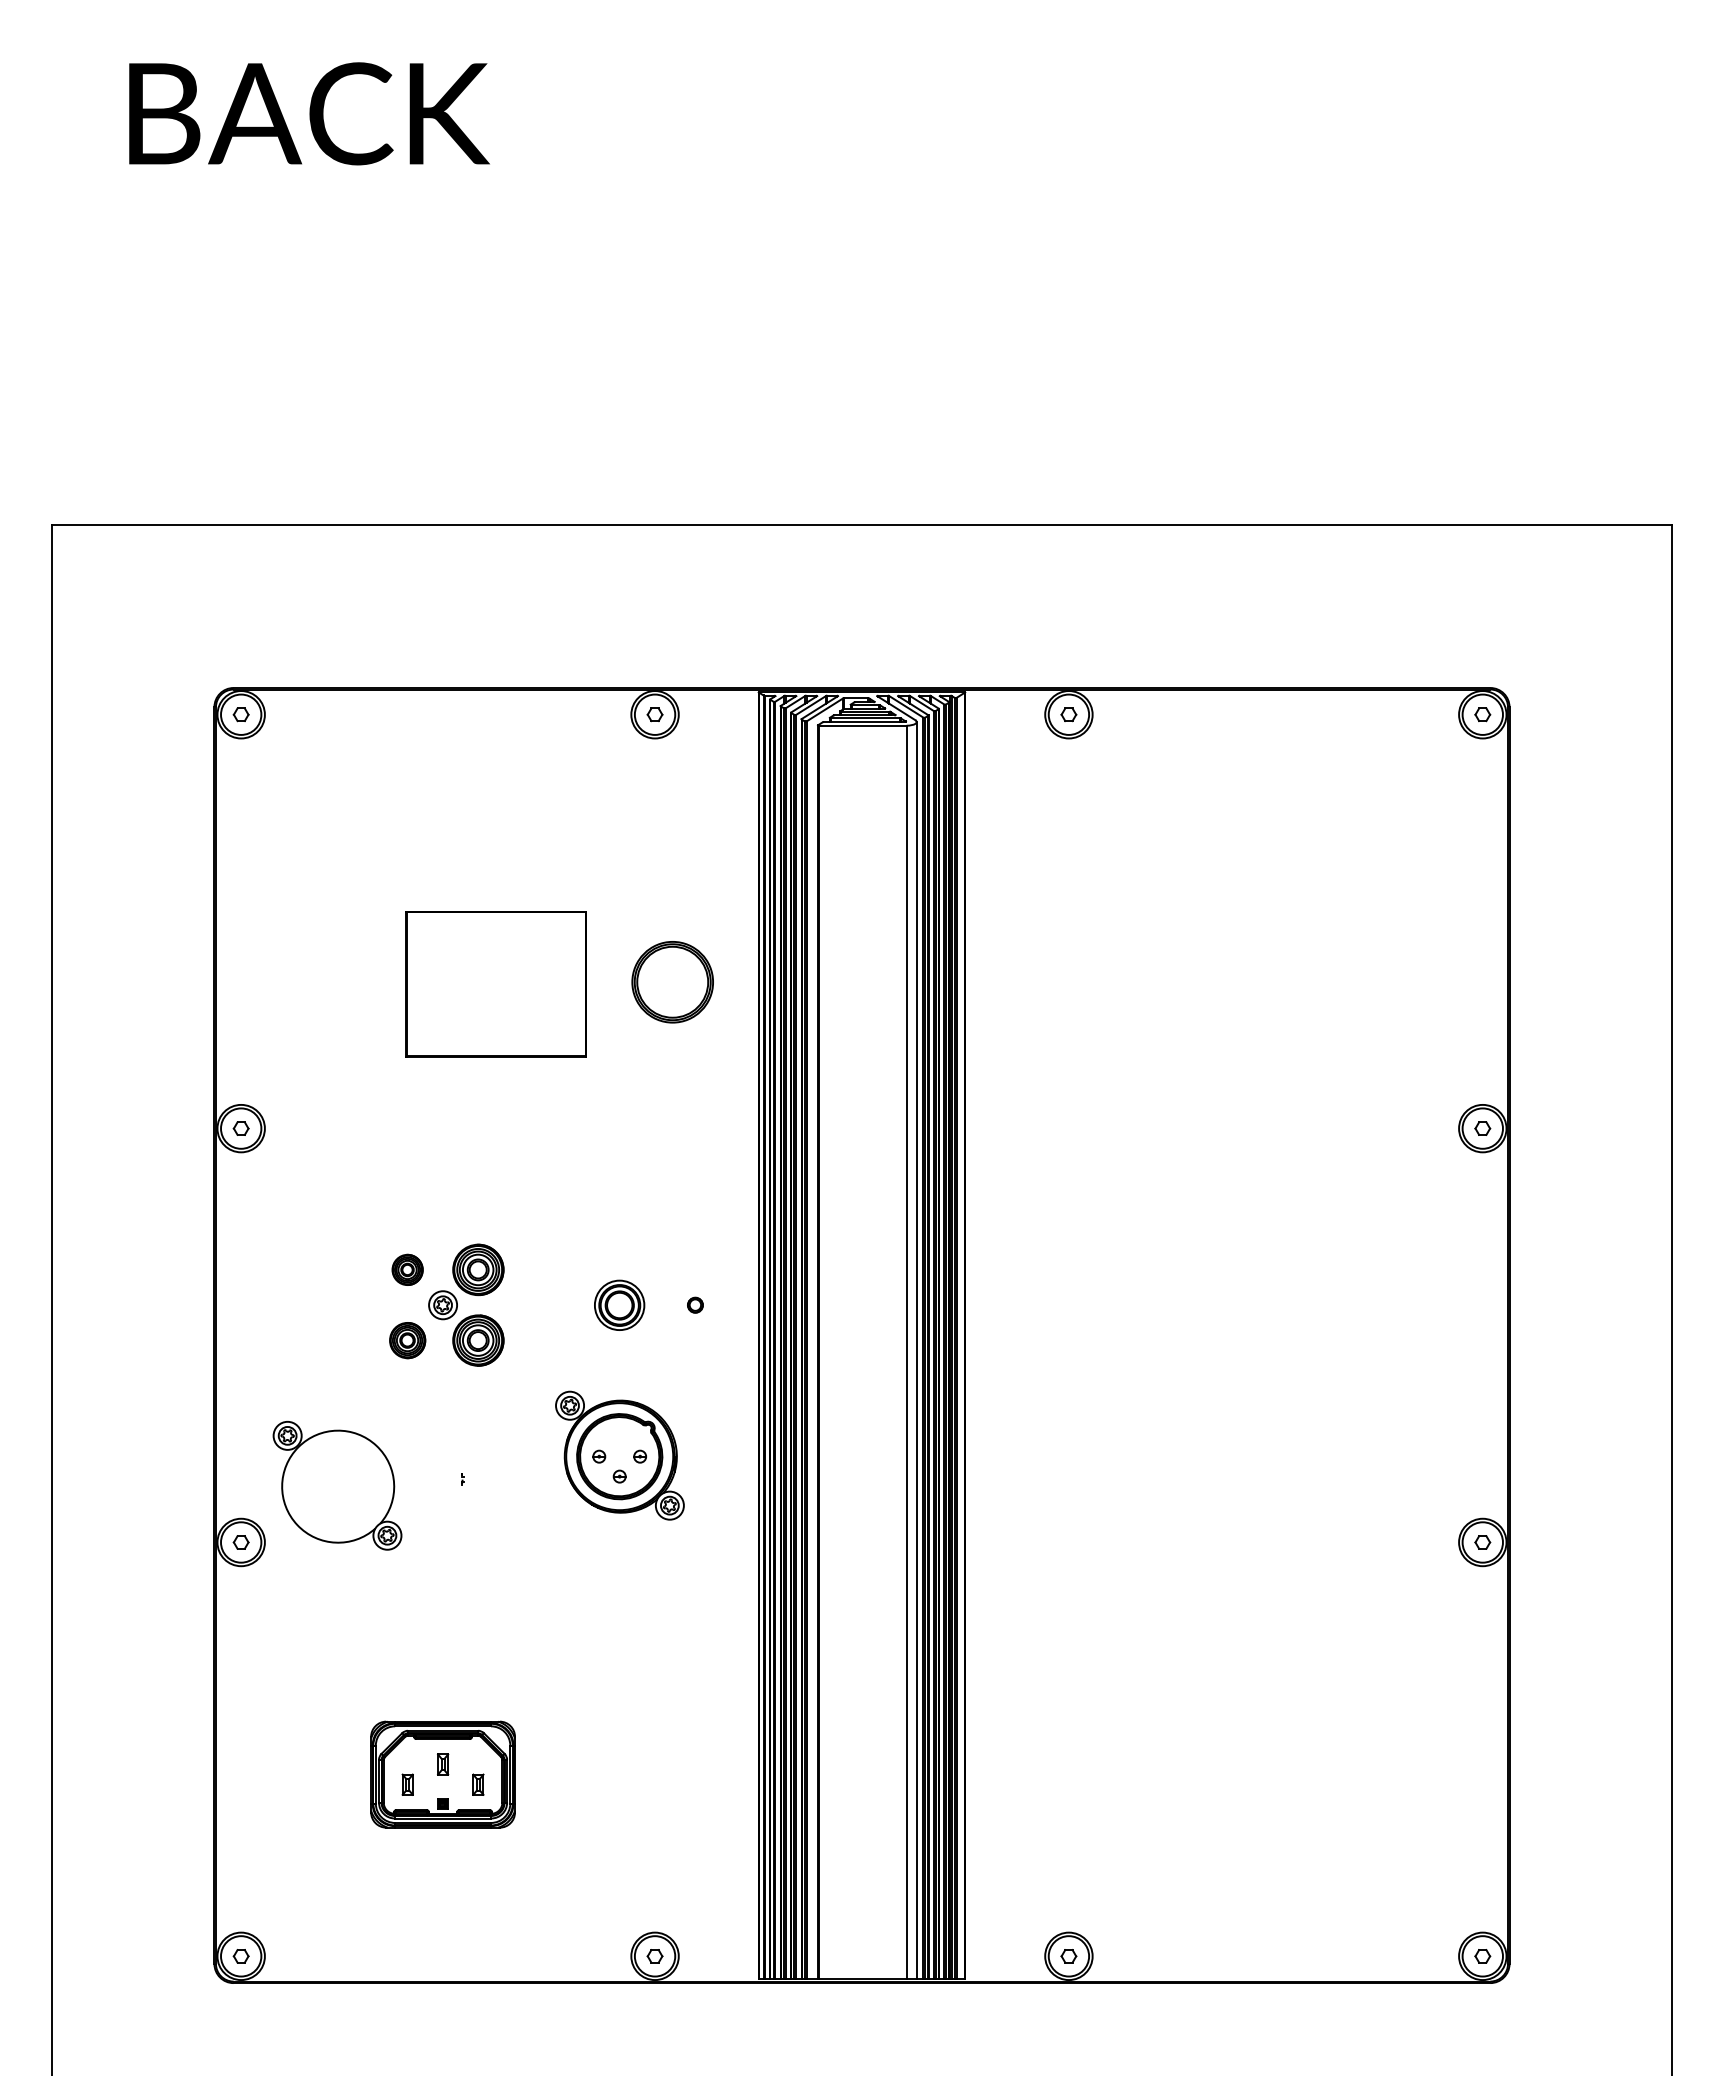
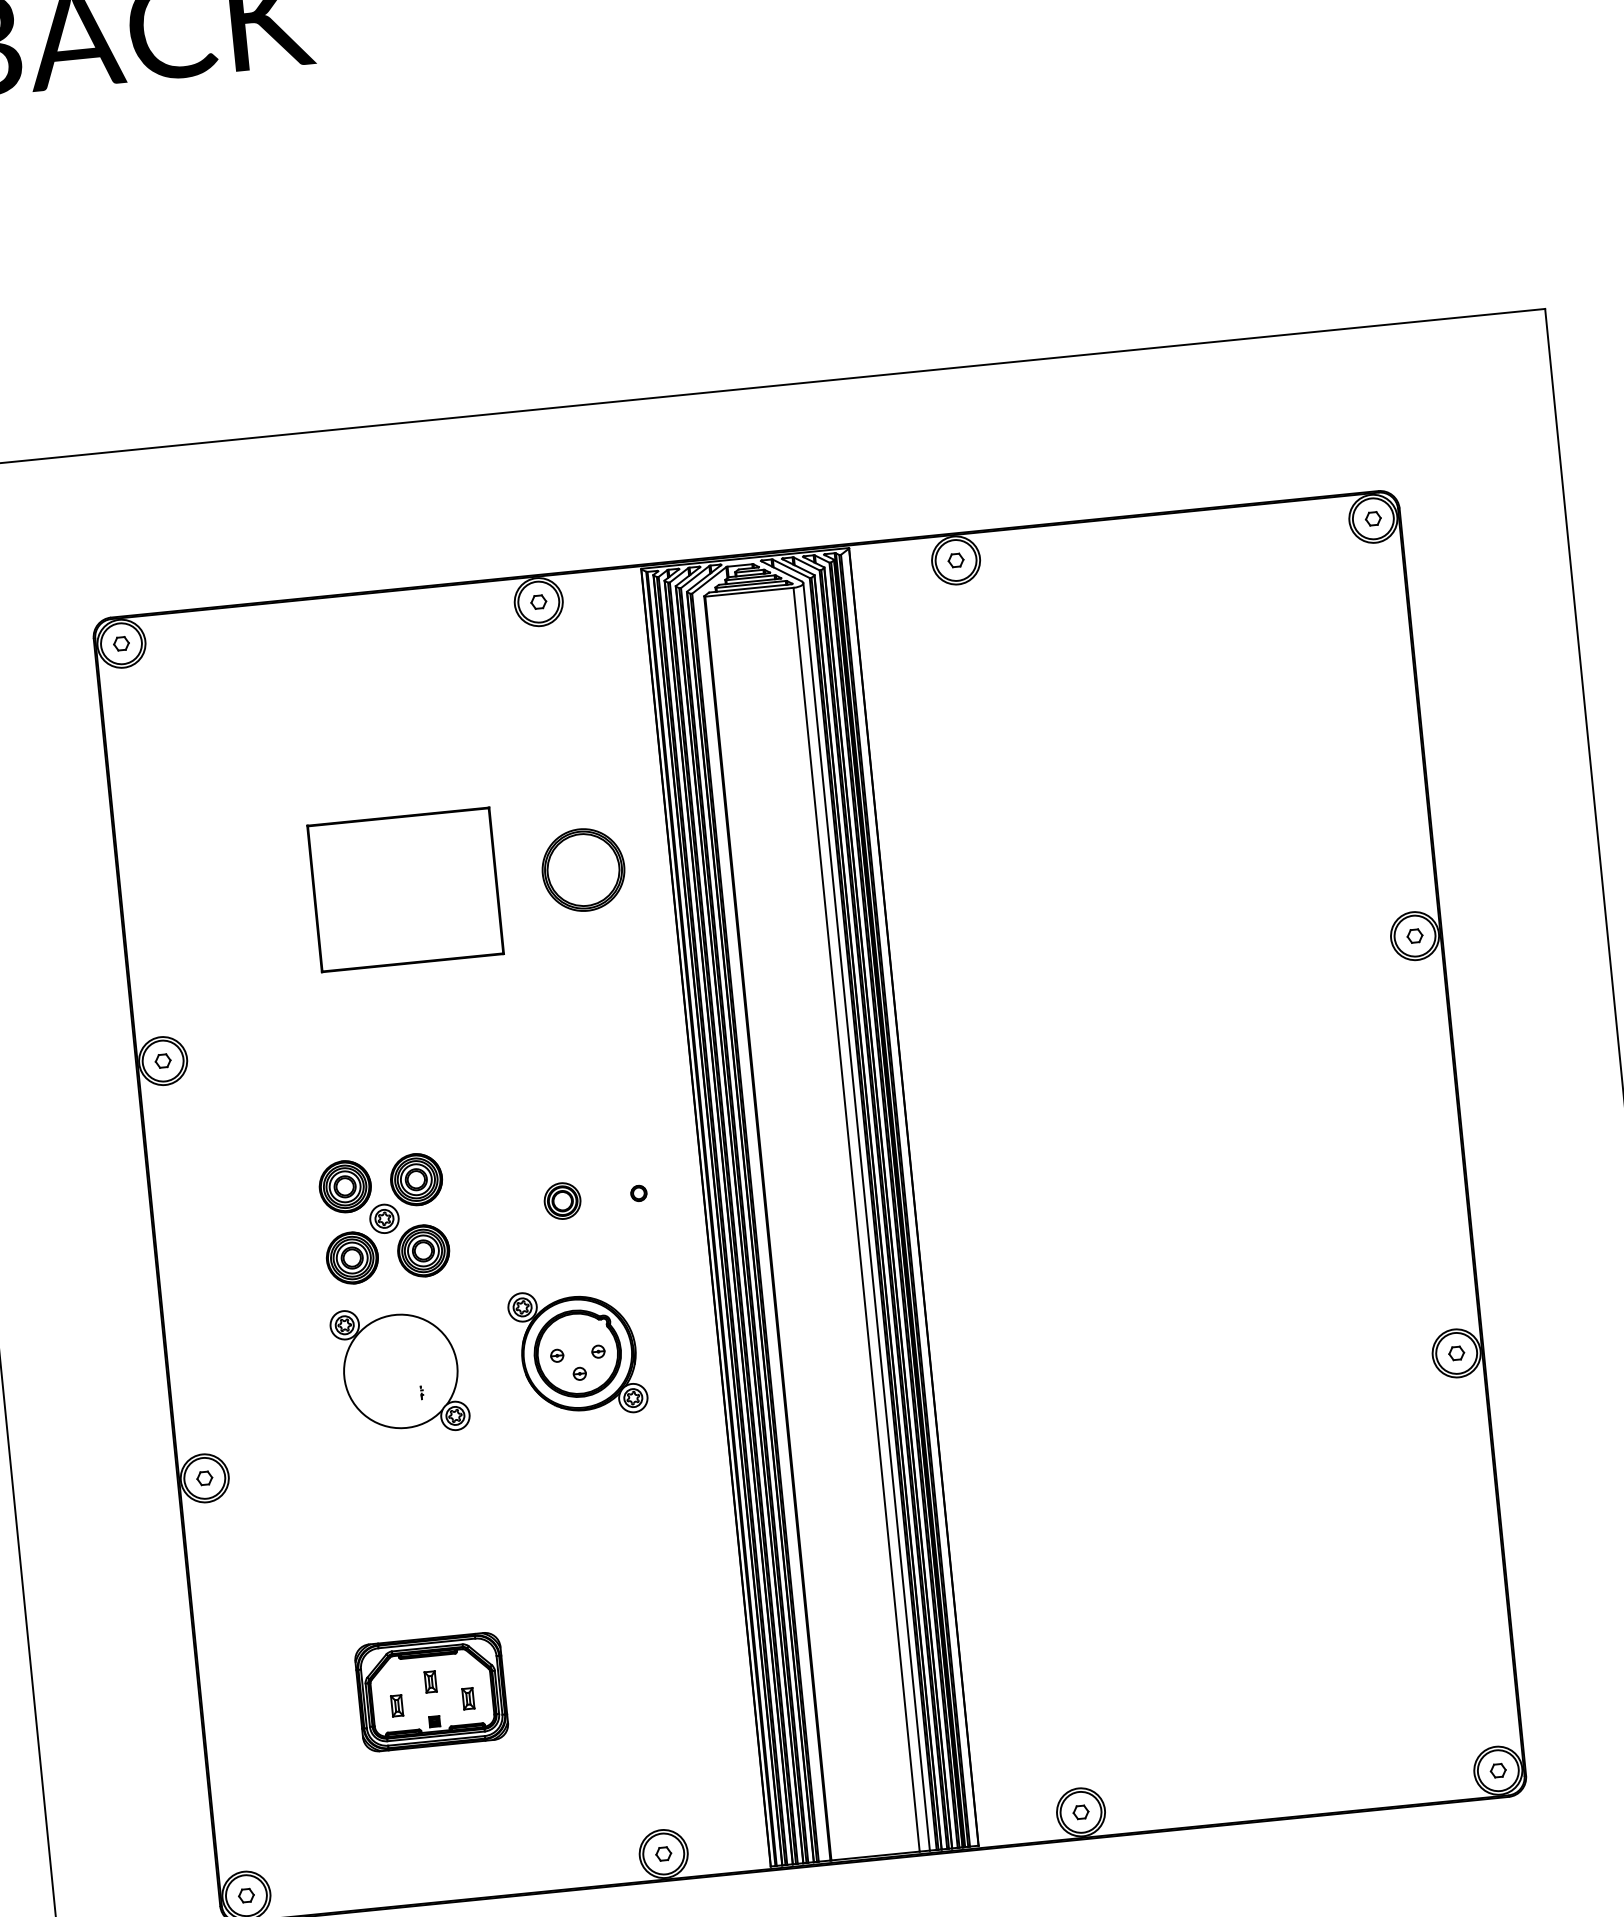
part: (407, 1269) -> (345, 1186), size x1.67
part: (619, 1304) -> (562, 1200), size x0.71
part: (407, 1340) -> (352, 1257), size x1.43
part: (337, 1485) -> (400, 1370), moved

